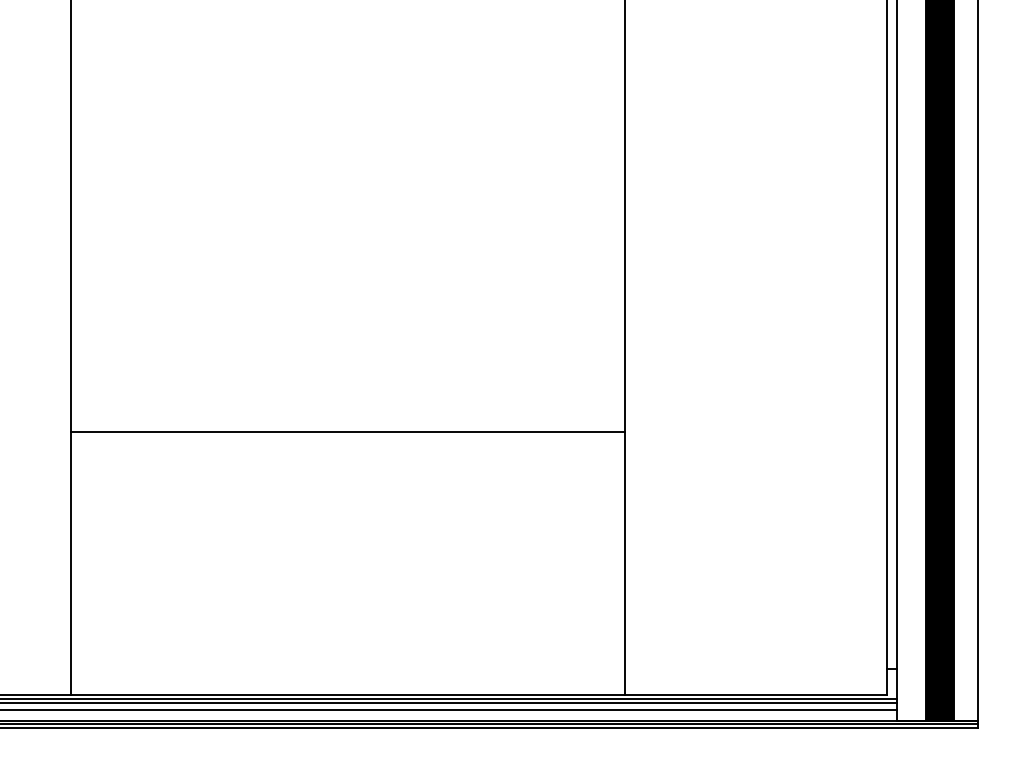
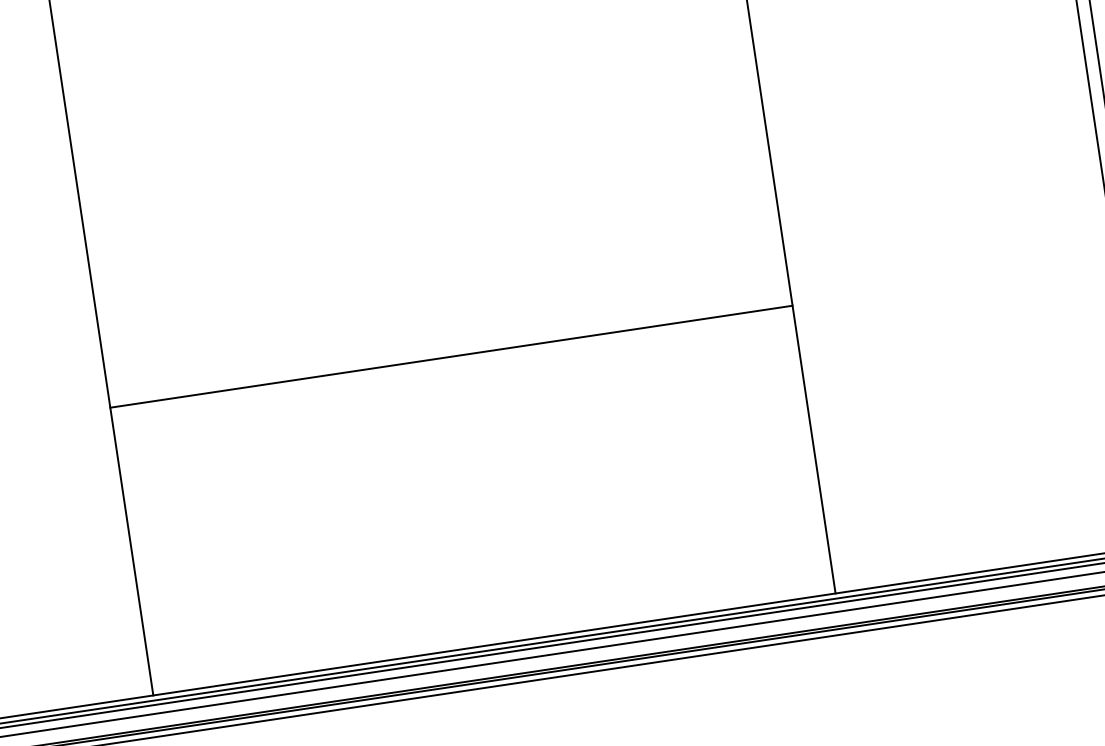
line: (347, 432) -> (450, 356), moved

